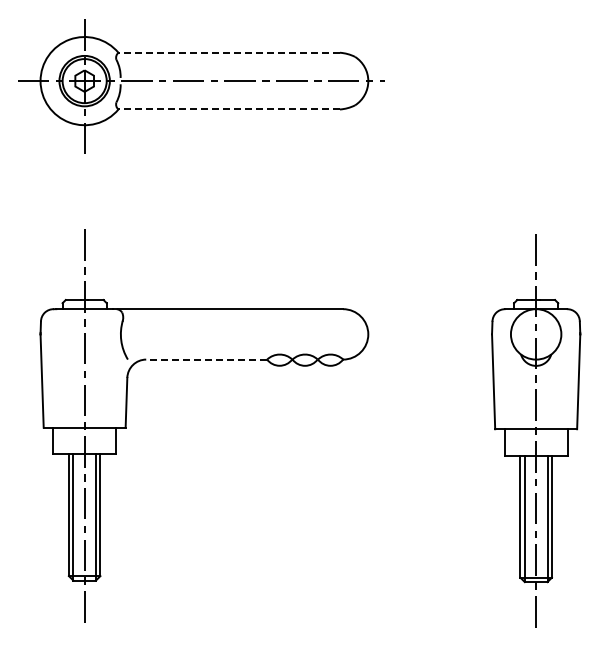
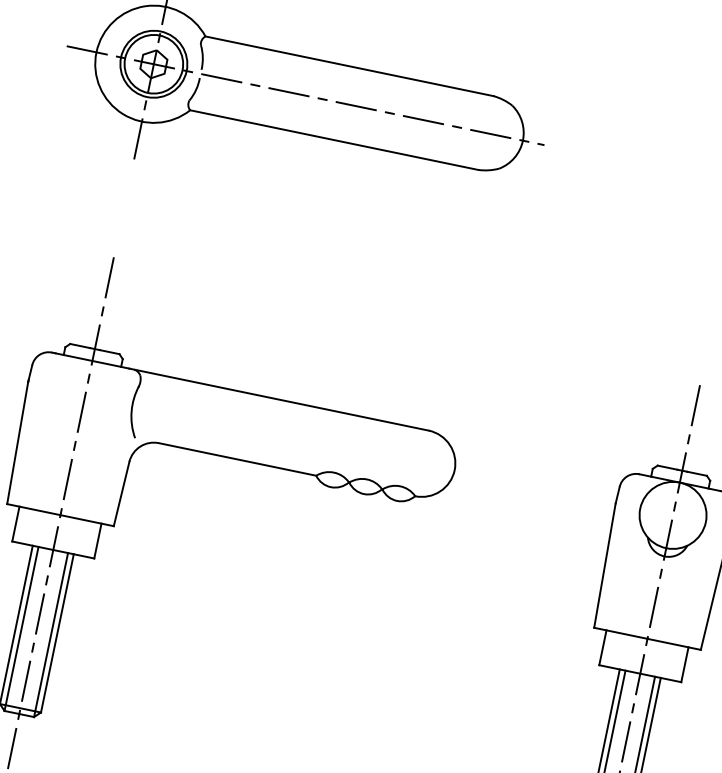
line: (229, 52) -> (350, 66), dashed -> solid
line: (229, 109) -> (334, 140), dashed -> solid
line: (206, 359) -> (237, 459), dashed -> solid

